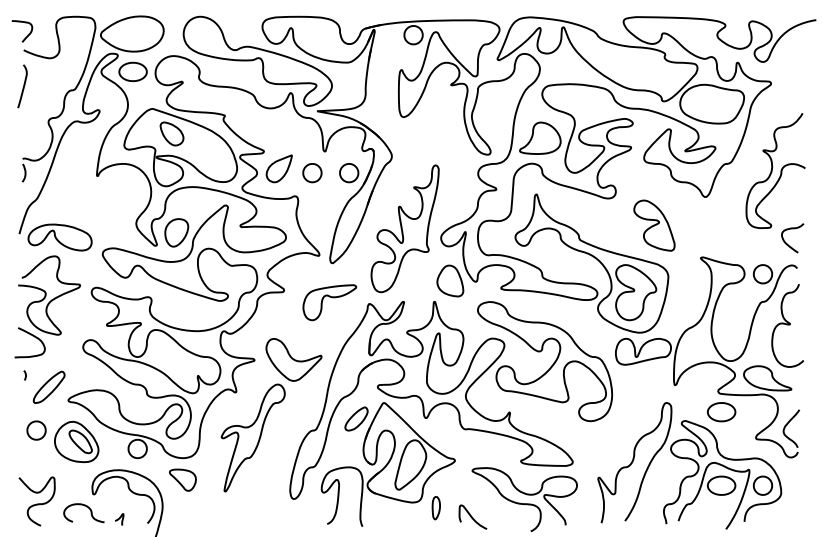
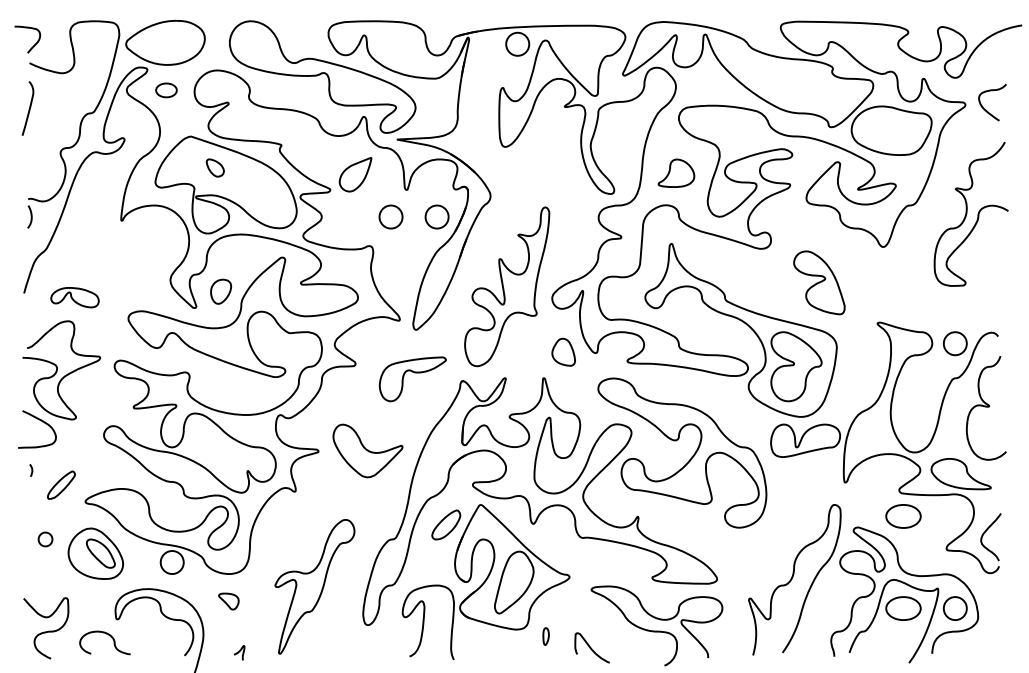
part: (133, 72) -> (166, 90), size x0.6
part: (172, 133) -> (215, 167), size x0.6
part: (540, 137) -> (676, 172), size x0.7
part: (279, 168) -> (355, 174), moved
part: (176, 232) -> (220, 291), size x0.7
part: (59, 237) -> (74, 297), size x0.6
curve: (788, 244) -> (987, 110), moved
part: (450, 281) -> (563, 352), size x0.7
part: (49, 386) -> (61, 484), size x0.7
part: (36, 430) -> (45, 539), size x0.6
part: (252, 437) -> (314, 586), moved
part: (182, 480) -> (228, 601), size x0.6
part: (435, 508) -> (545, 636), size x0.6
curve: (119, 519) -> (239, 652), moved

